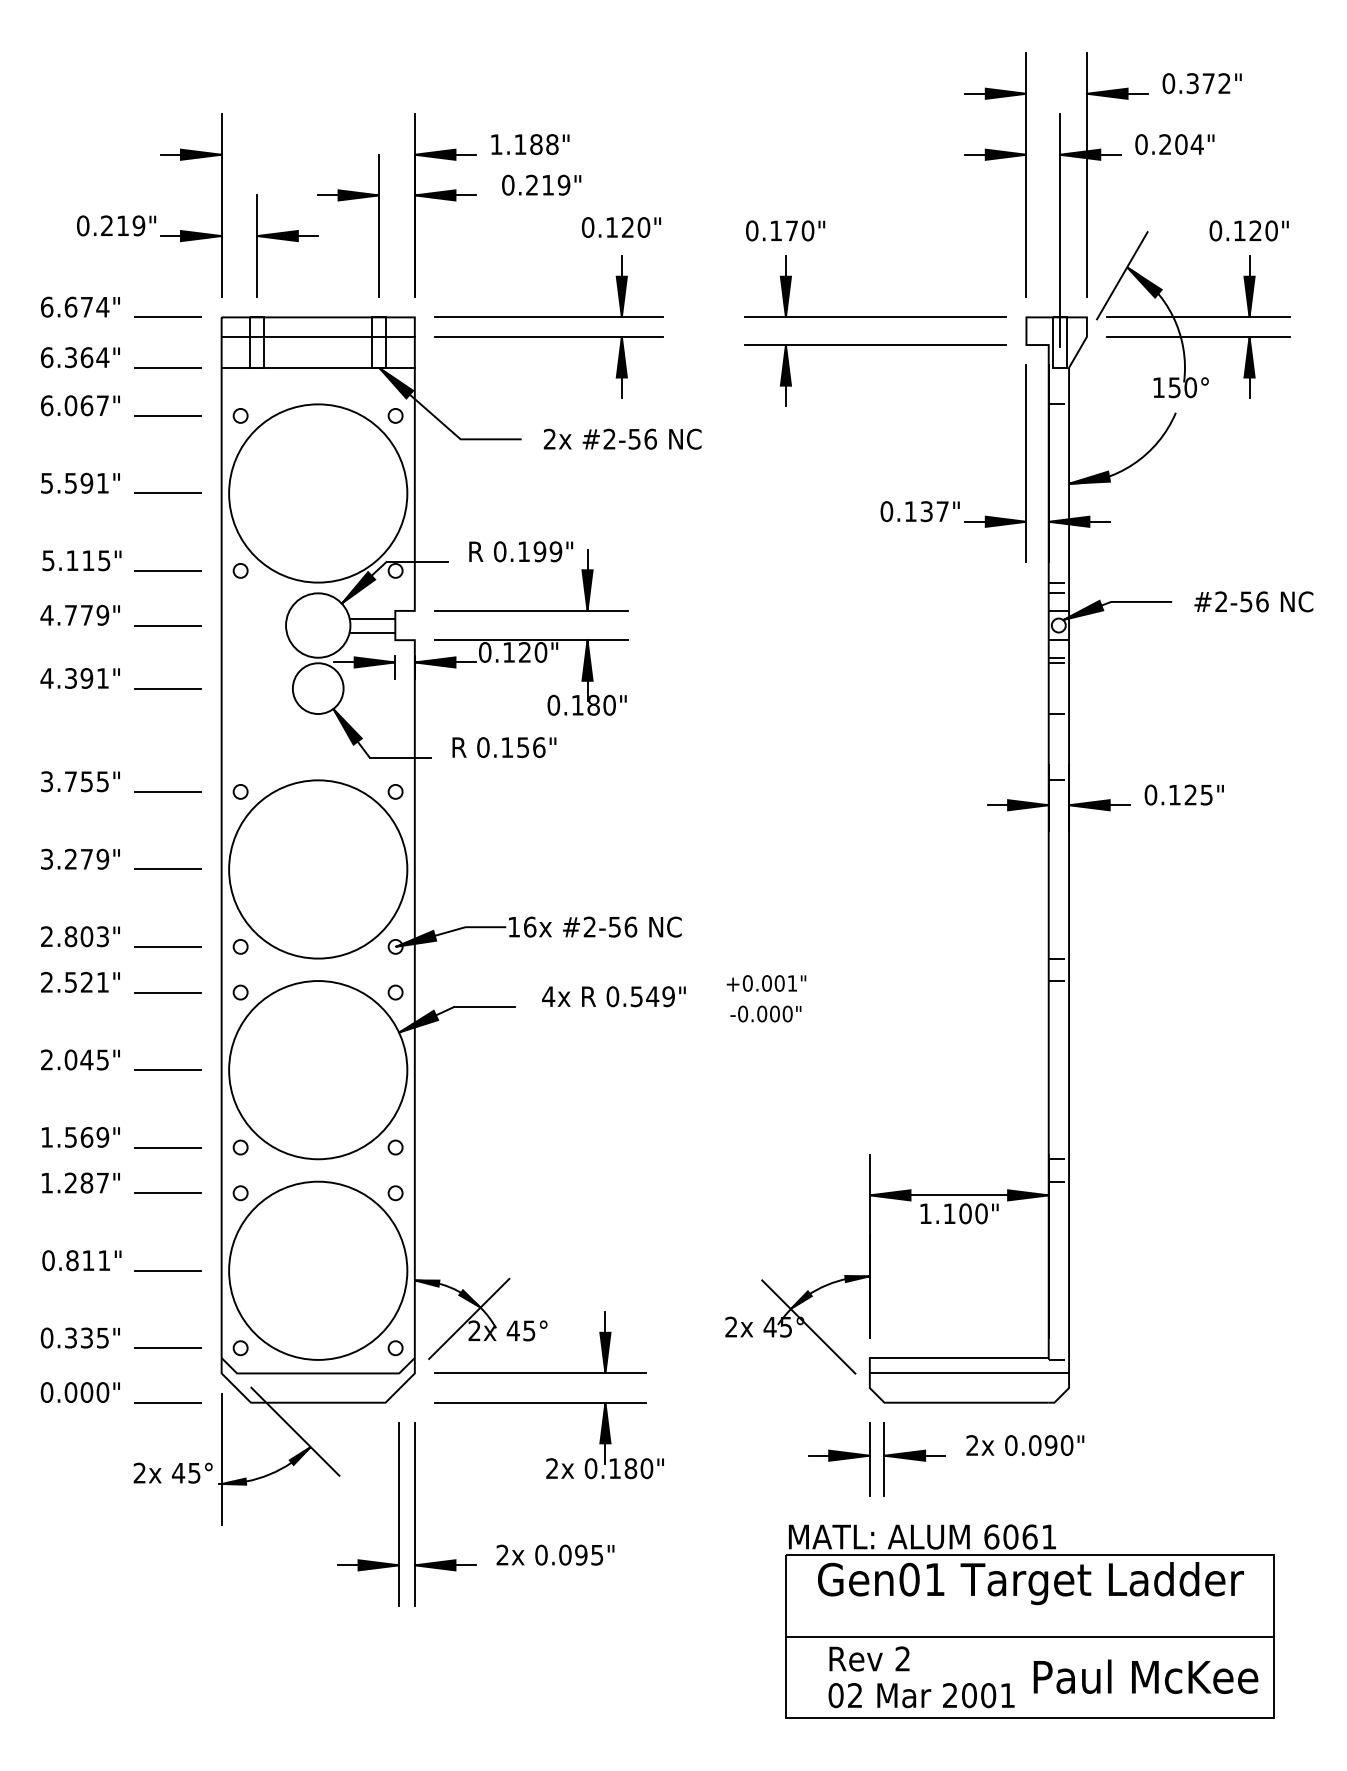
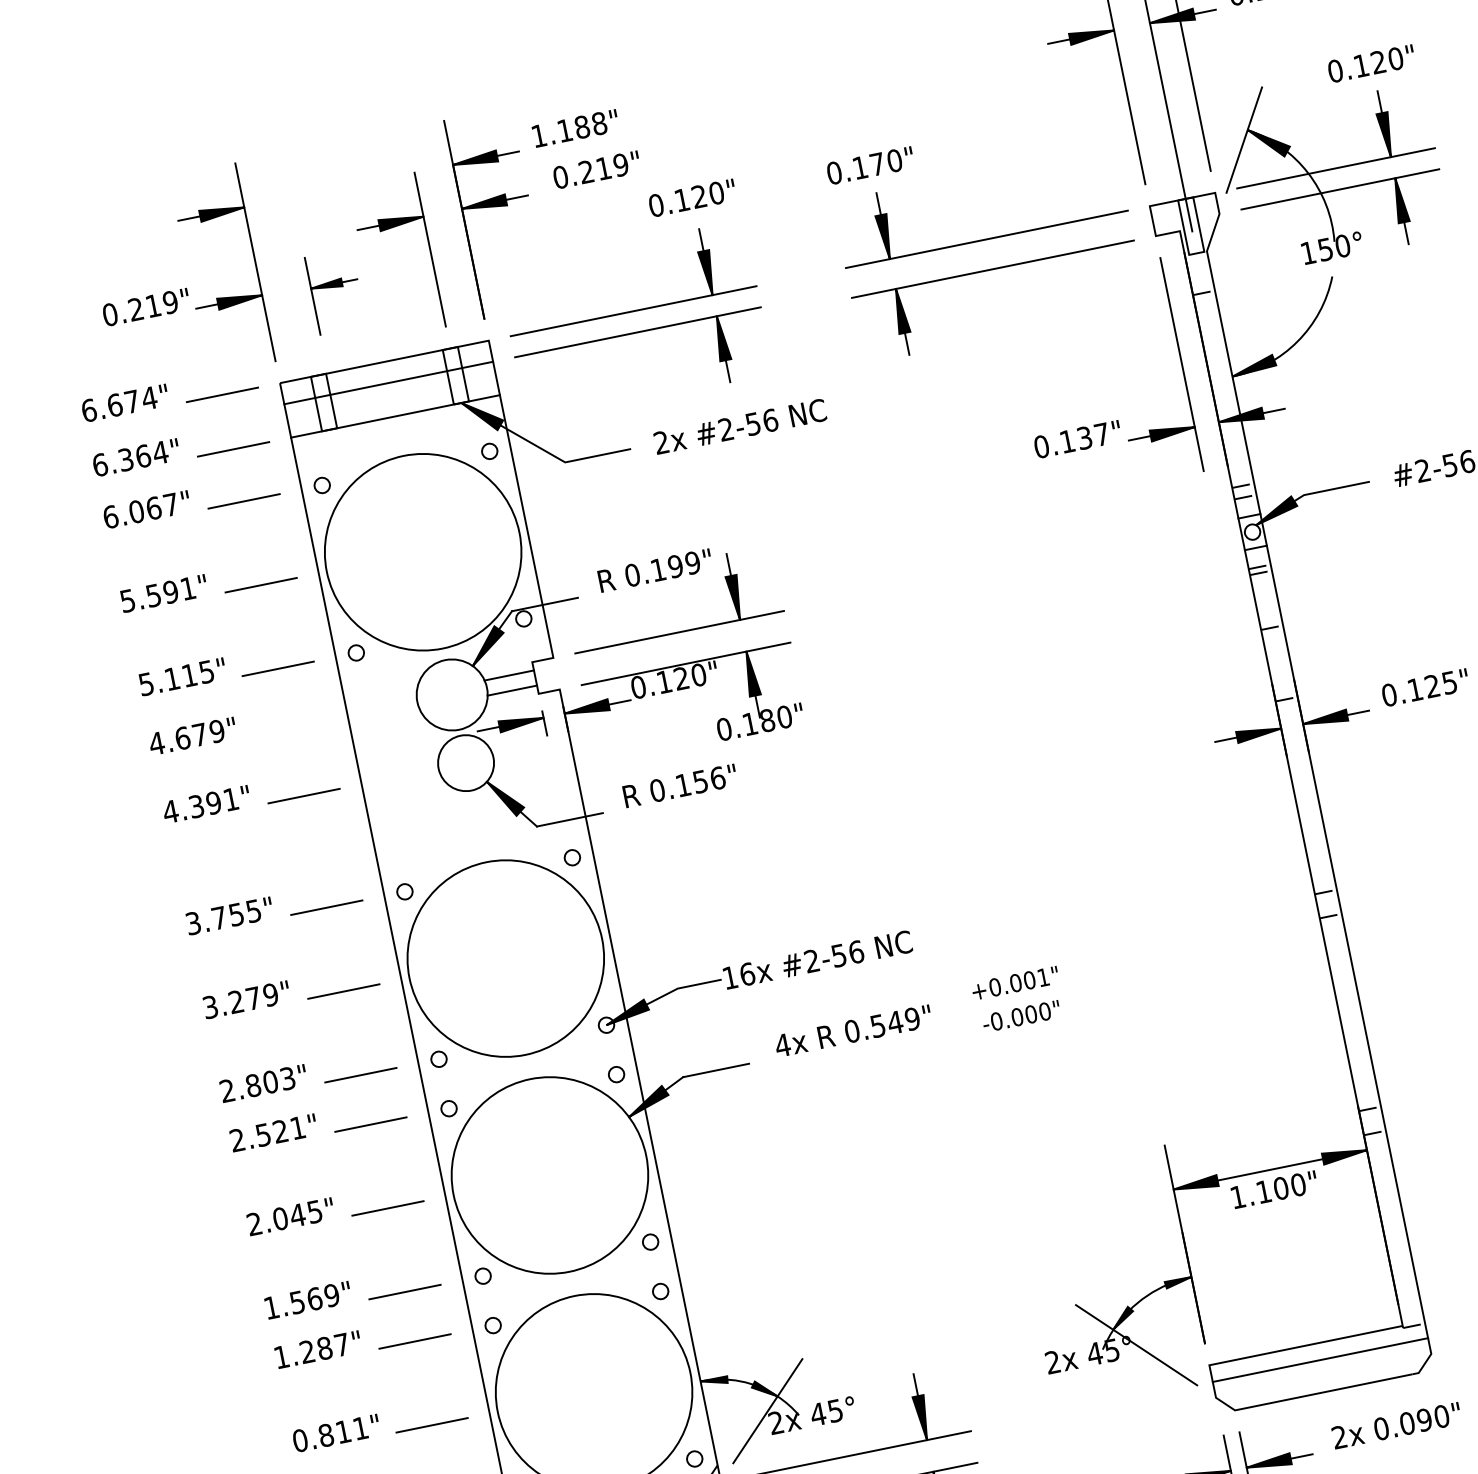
part: (287, 245) -> (335, 290), size x0.7
text: (70, 614) -> (182, 737), 4.779" -> 4.679"
line: (168, 625) -> (290, 727), removed

